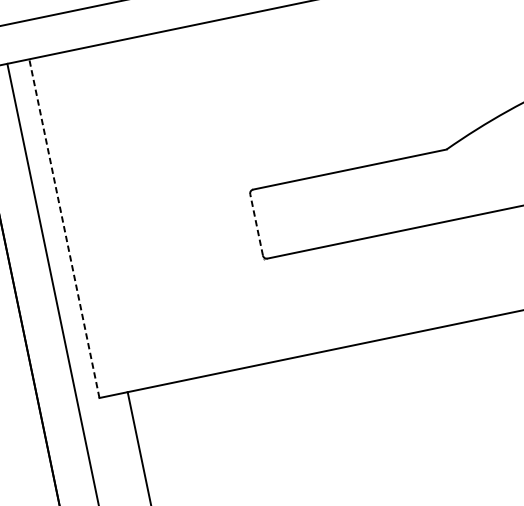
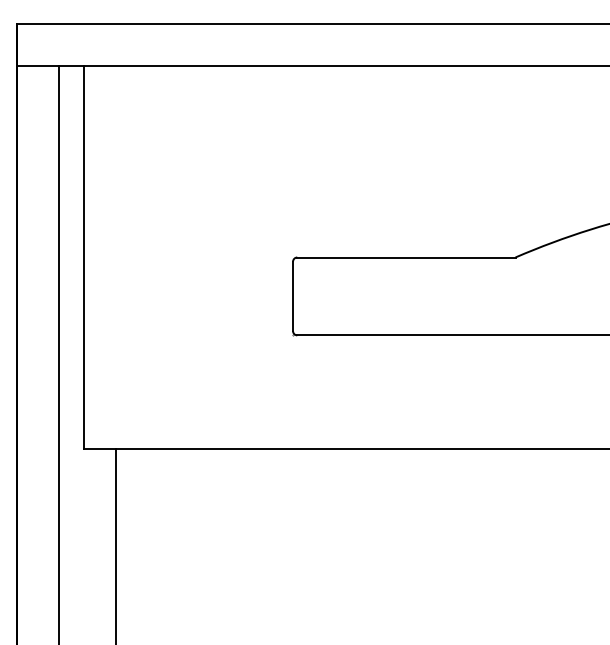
line: (257, 224) -> (293, 296), dashed -> solid
line: (64, 227) -> (84, 256), dashed -> solid

